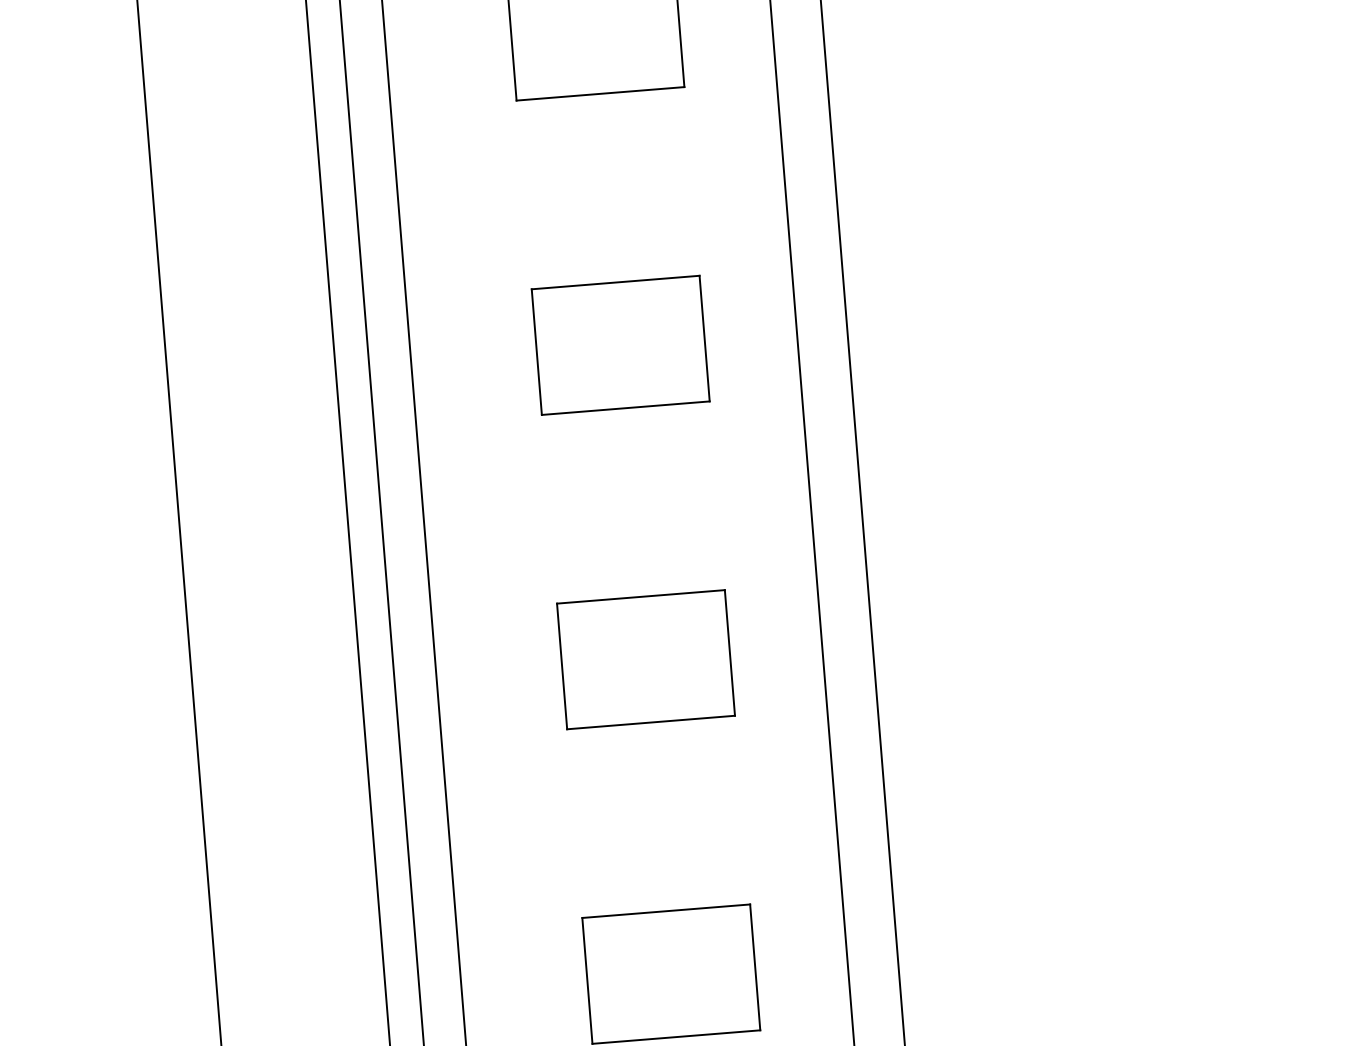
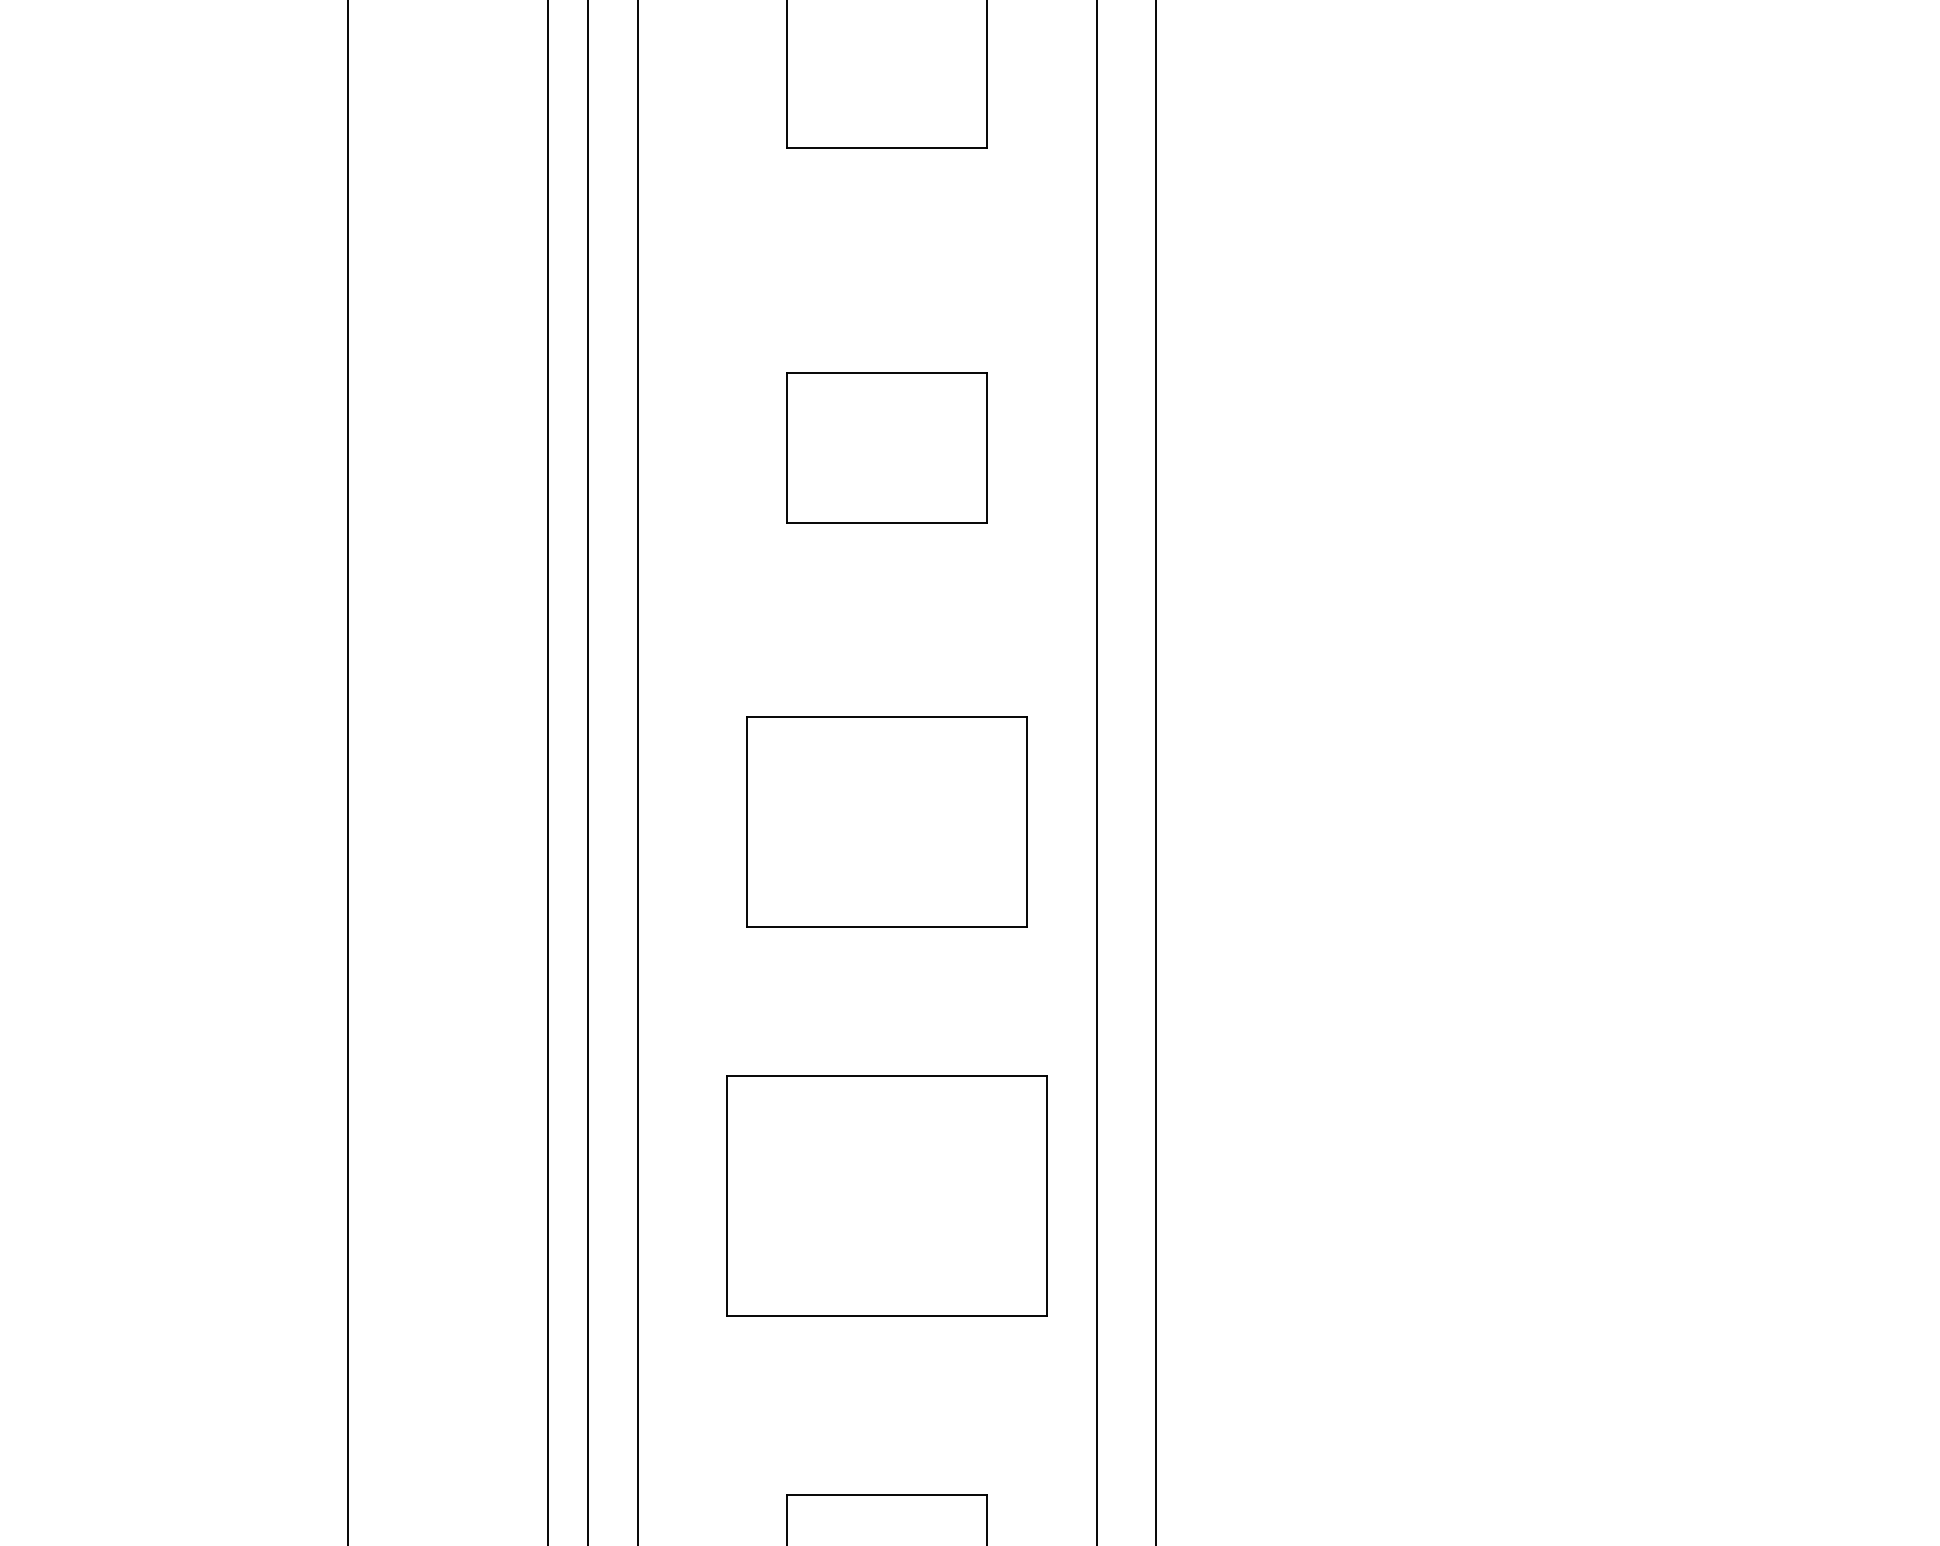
part: (620, 345) -> (886, 821), size x1.4
part: (645, 659) -> (886, 1195), size x1.6

